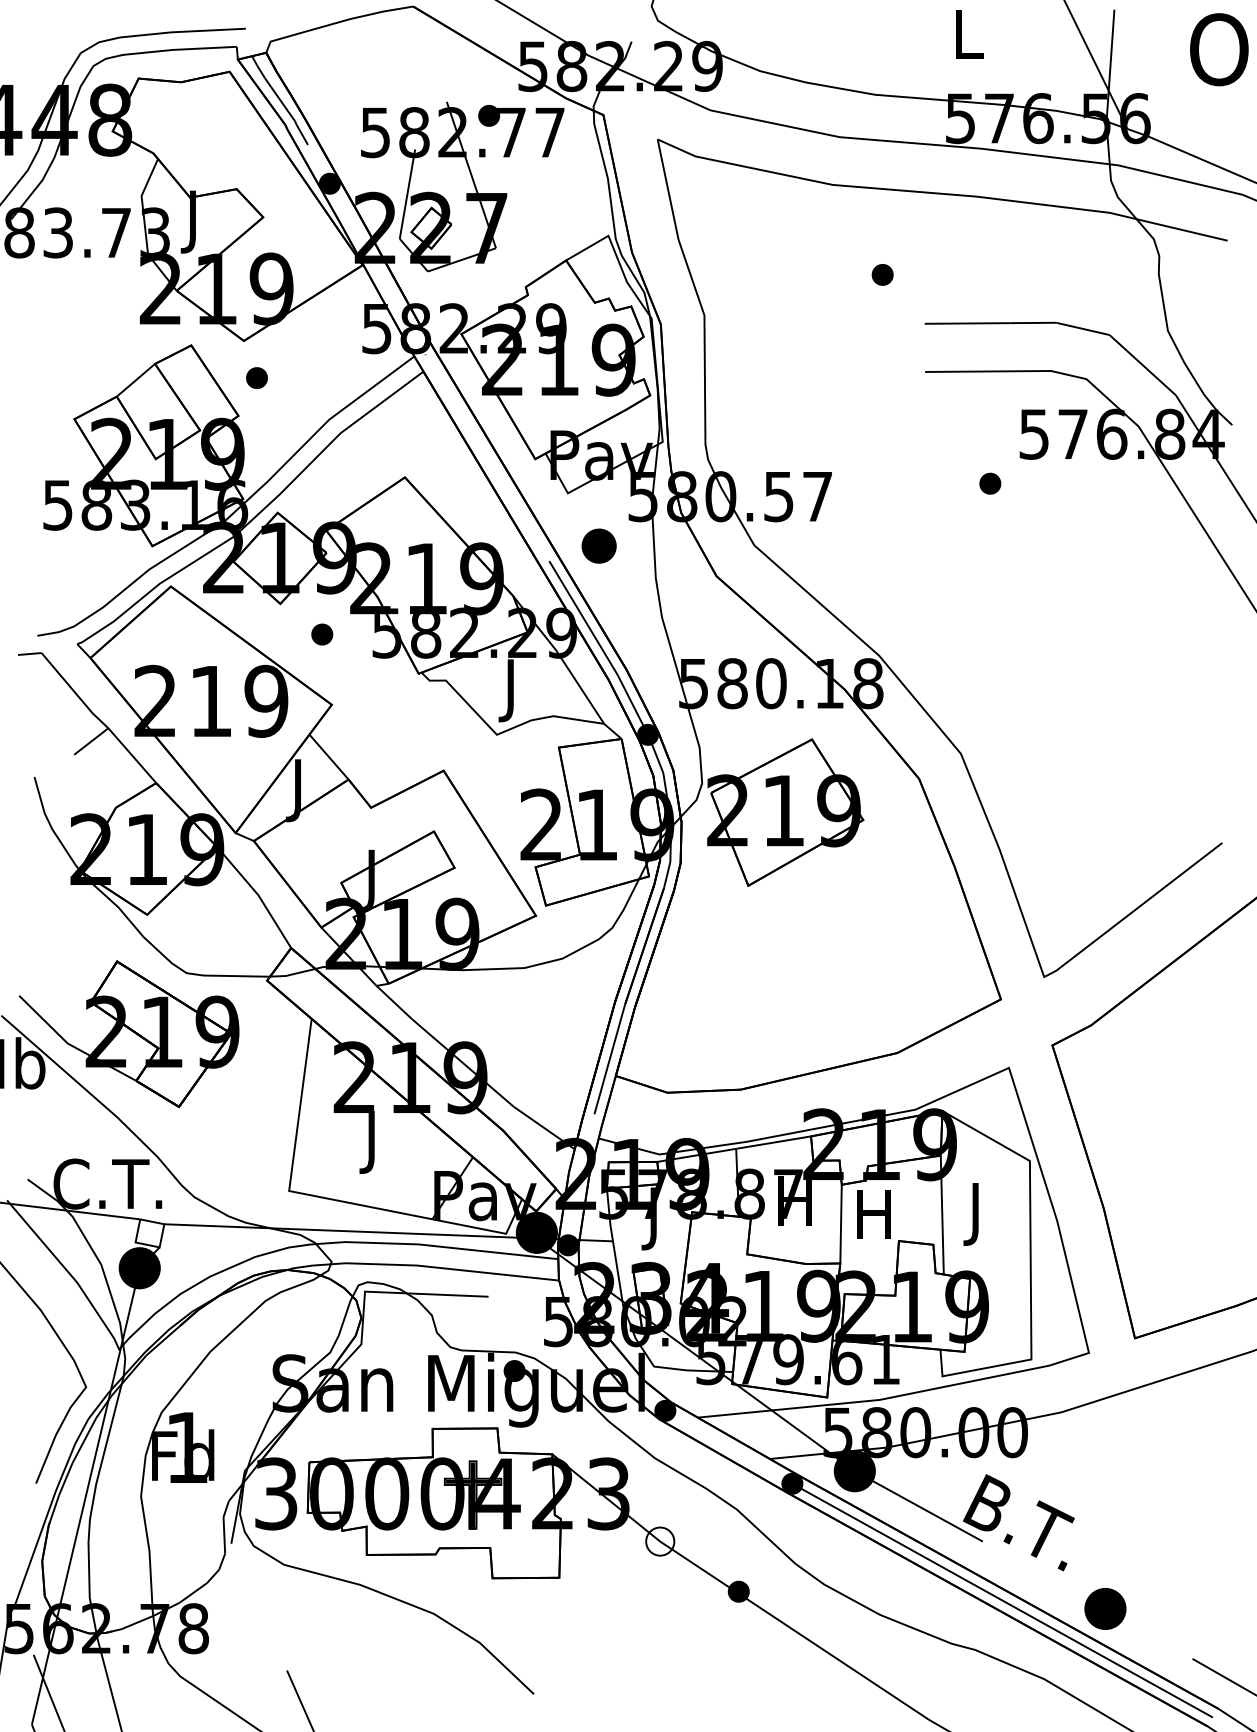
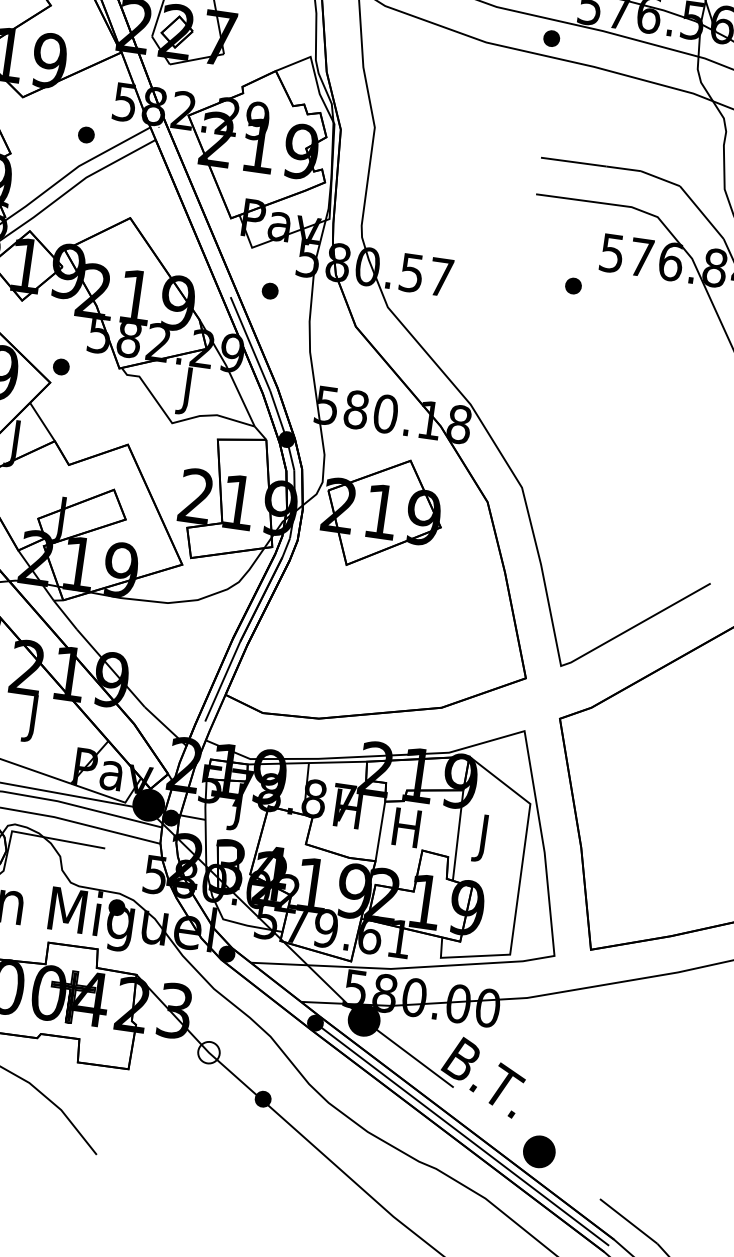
part: (882, 274) -> (551, 38), moved
part: (256, 377) -> (86, 134), moved
part: (599, 545) -> (270, 290), size x0.62
part: (322, 634) -> (61, 367), moved

